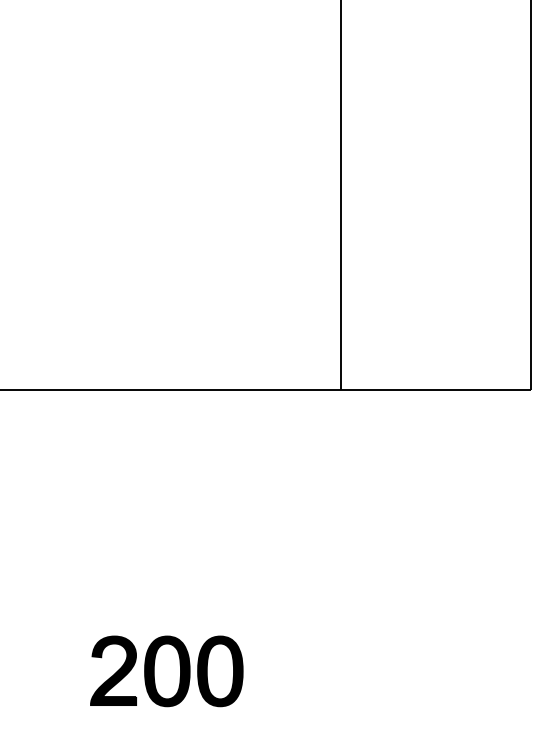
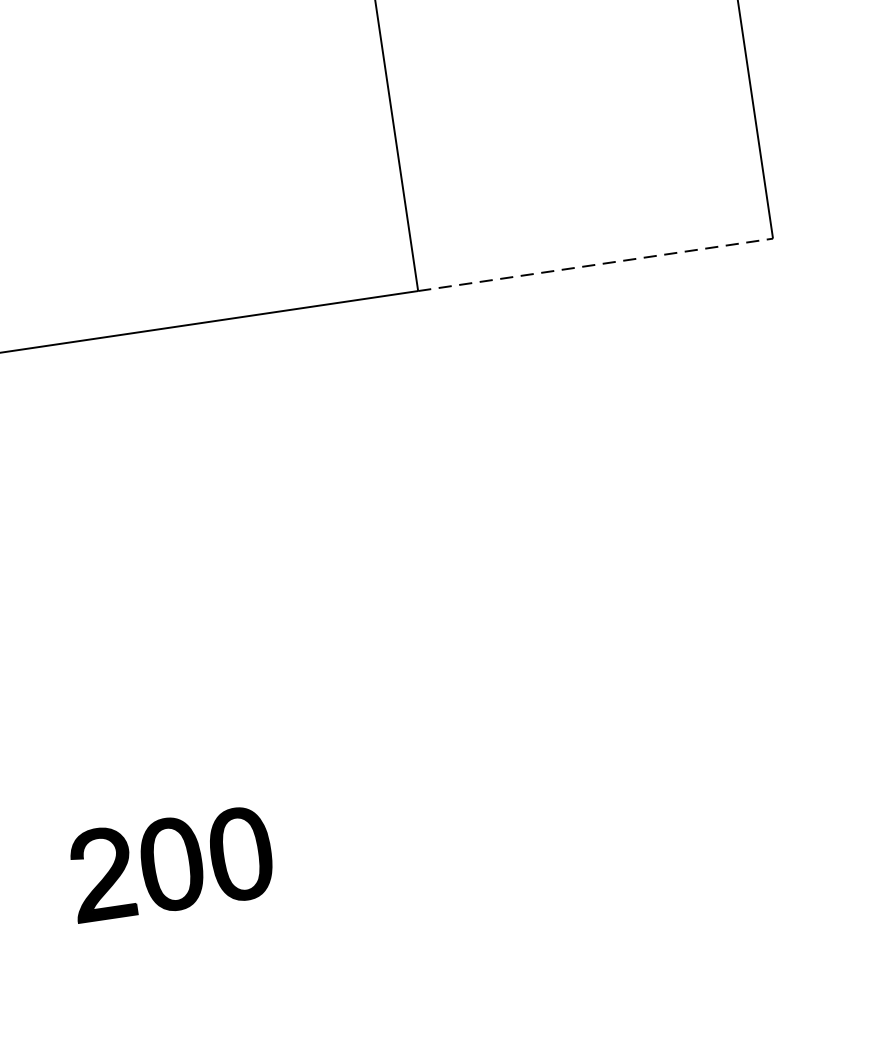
line: (436, 389) -> (596, 264), solid -> dashed
part: (166, 671) -> (170, 864), size x0.7

